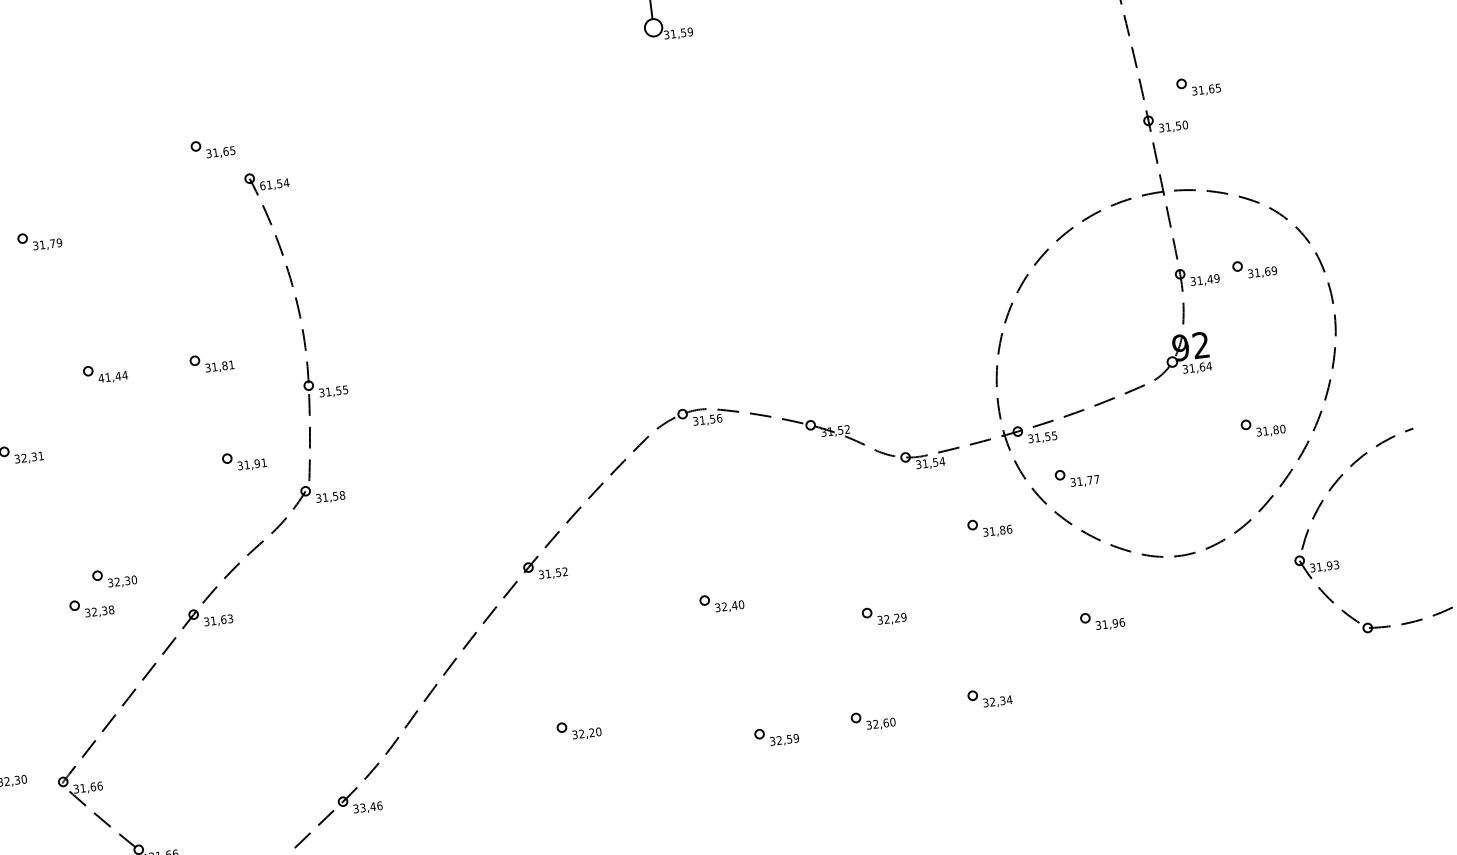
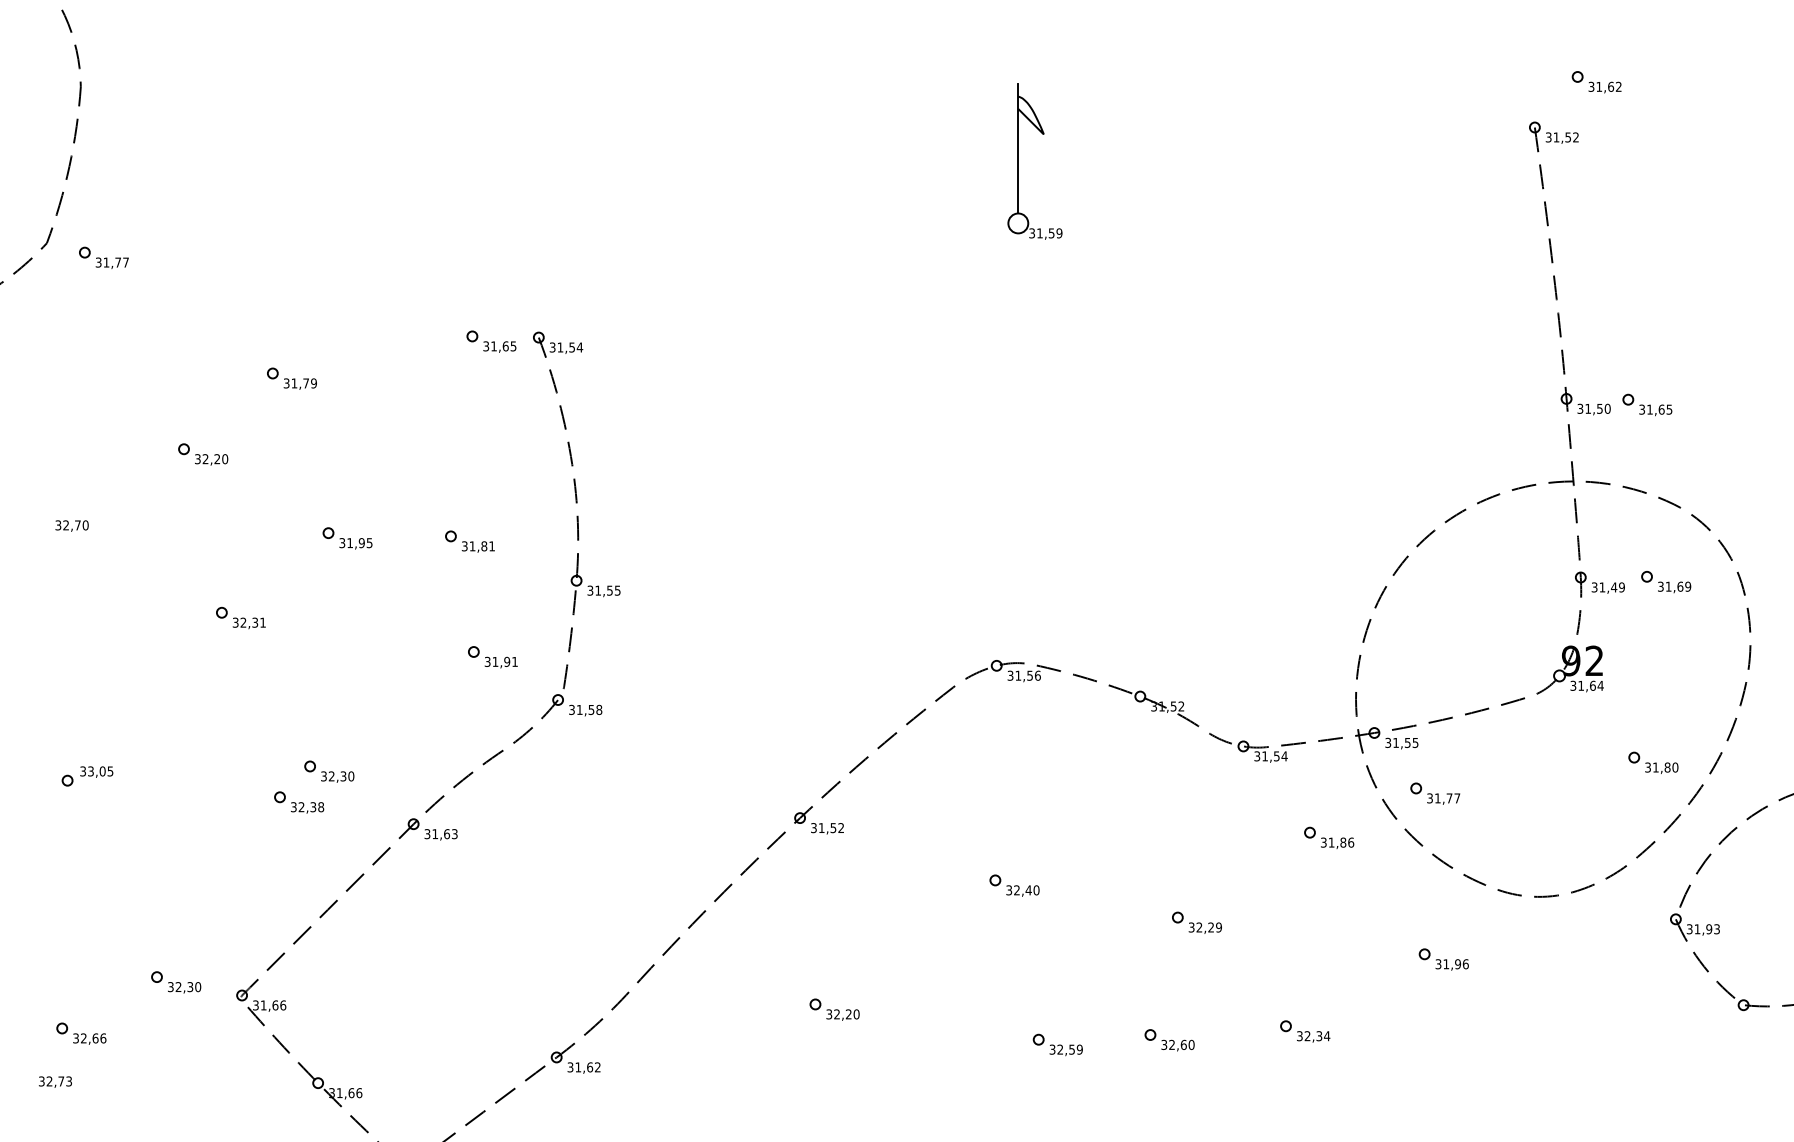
part: (1198, 85) -> (1647, 404), moved
part: (213, 148) -> (491, 341), moved
text: (262, 185) -> (552, 347), 61,54 -> 31,54
text: (112, 377) -> (355, 543), 41,44 -> 31,95
text: (370, 807) -> (587, 1067), 33,46 -> 31,62

